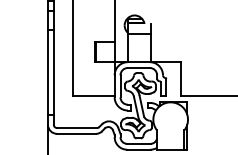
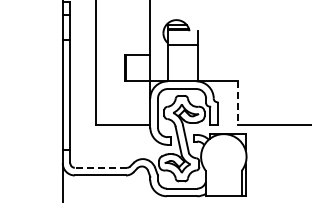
line: (181, 79) -> (237, 103), solid -> dashed
line: (76, 127) -> (100, 167), solid -> dashed

